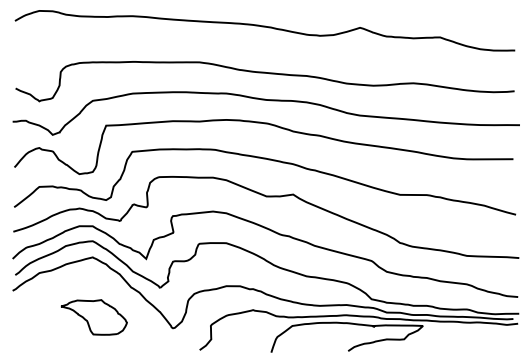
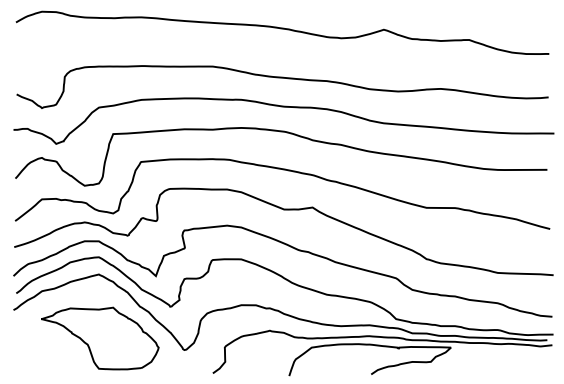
part: (94, 317) -> (100, 338), size x1.67

